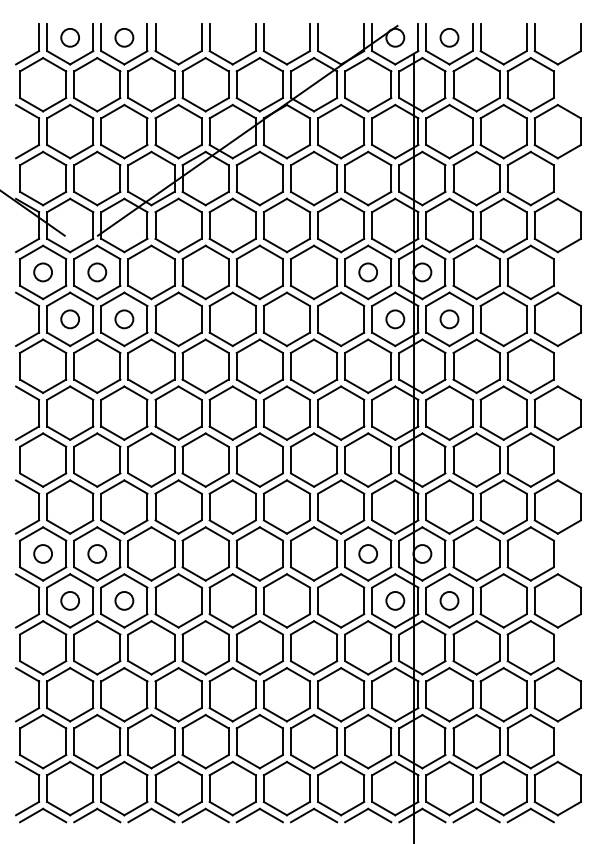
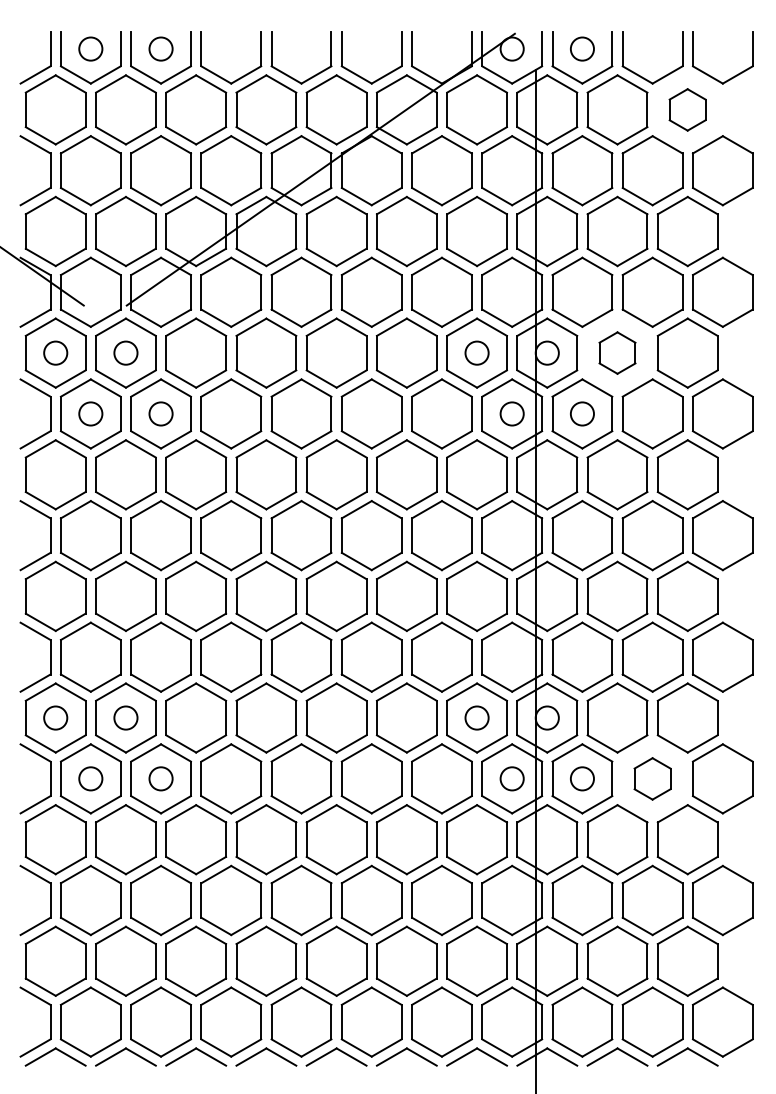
part: (530, 84) -> (687, 109), size x0.6
part: (476, 271) -> (617, 352), size x0.6
part: (503, 600) -> (652, 778), size x0.6

